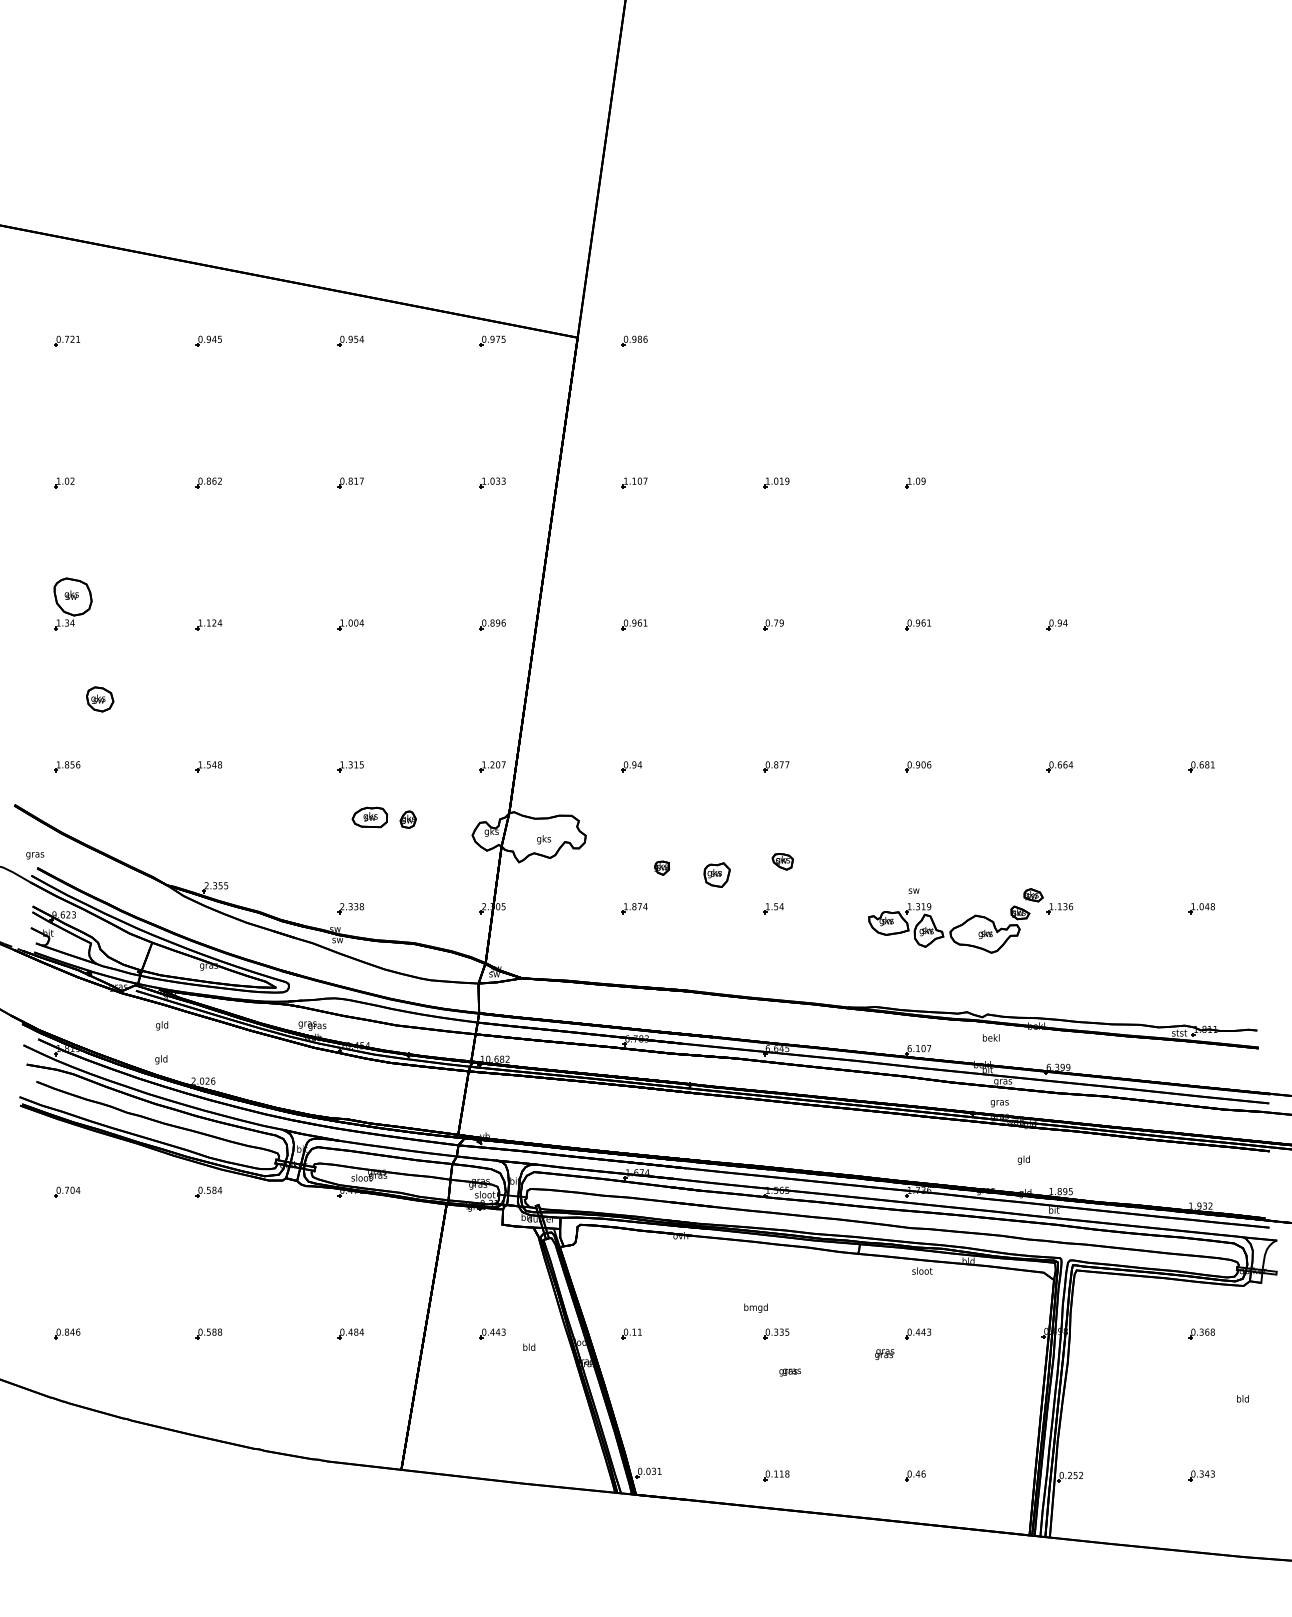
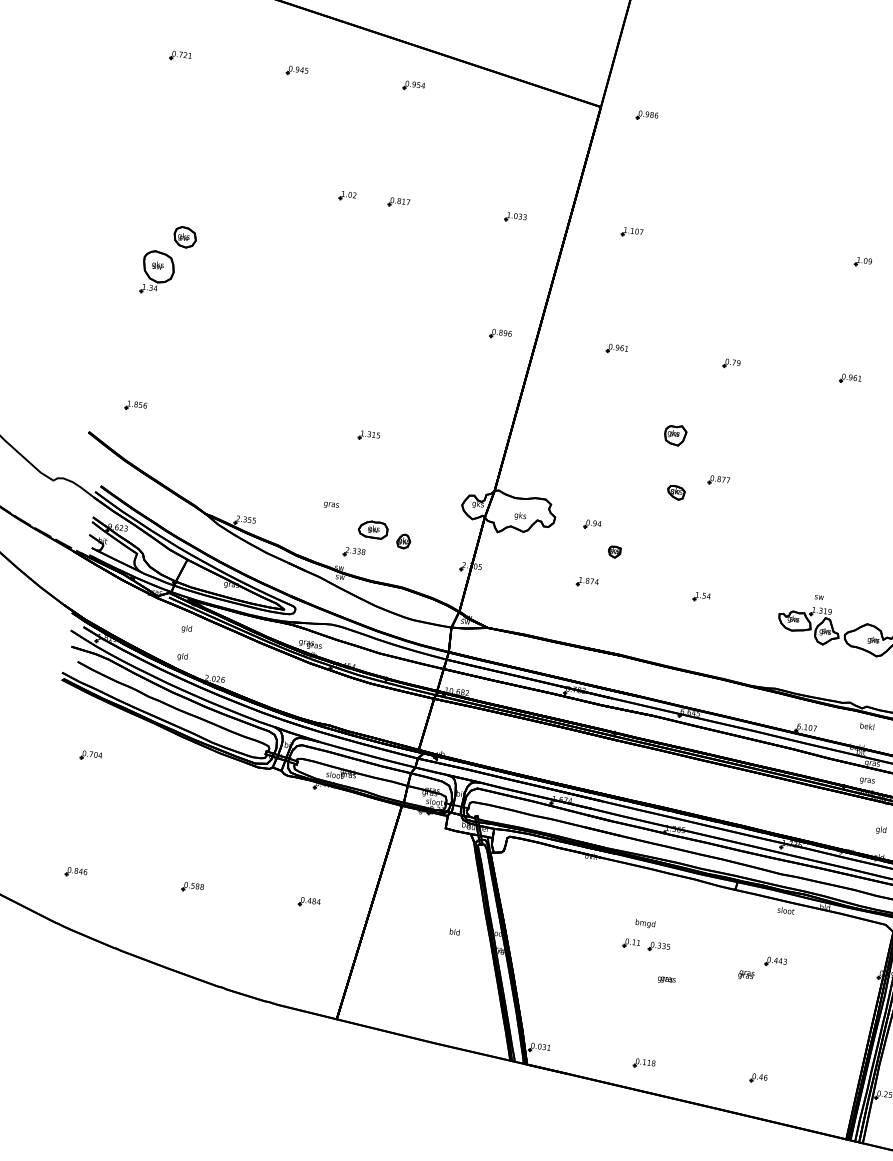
part: (492, 340) -> (530, 100), removed
part: (64, 482) -> (347, 195), moved
part: (208, 482) -> (282, 187), removed
part: (776, 482) -> (749, 247), removed
part: (208, 624) -> (267, 303), removed
part: (350, 624) -> (383, 318), removed
part: (100, 699) -> (185, 237), moved
part: (208, 766) -> (252, 420), removed
part: (492, 766) -> (485, 450), removed
part: (631, 766) -> (592, 524), moved
part: (918, 766) -> (836, 495), removed
part: (369, 817) -> (372, 529), moved
part: (407, 819) -> (403, 541), moved
text: (35, 855) -> (331, 505), moved
part: (782, 861) -> (675, 492), moved
part: (716, 874) -> (675, 434), moved
part: (208, 1191) -> (207, 770), removed
part: (492, 1333) -> (426, 916), removed
part: (631, 1333) -> (631, 943), moved

